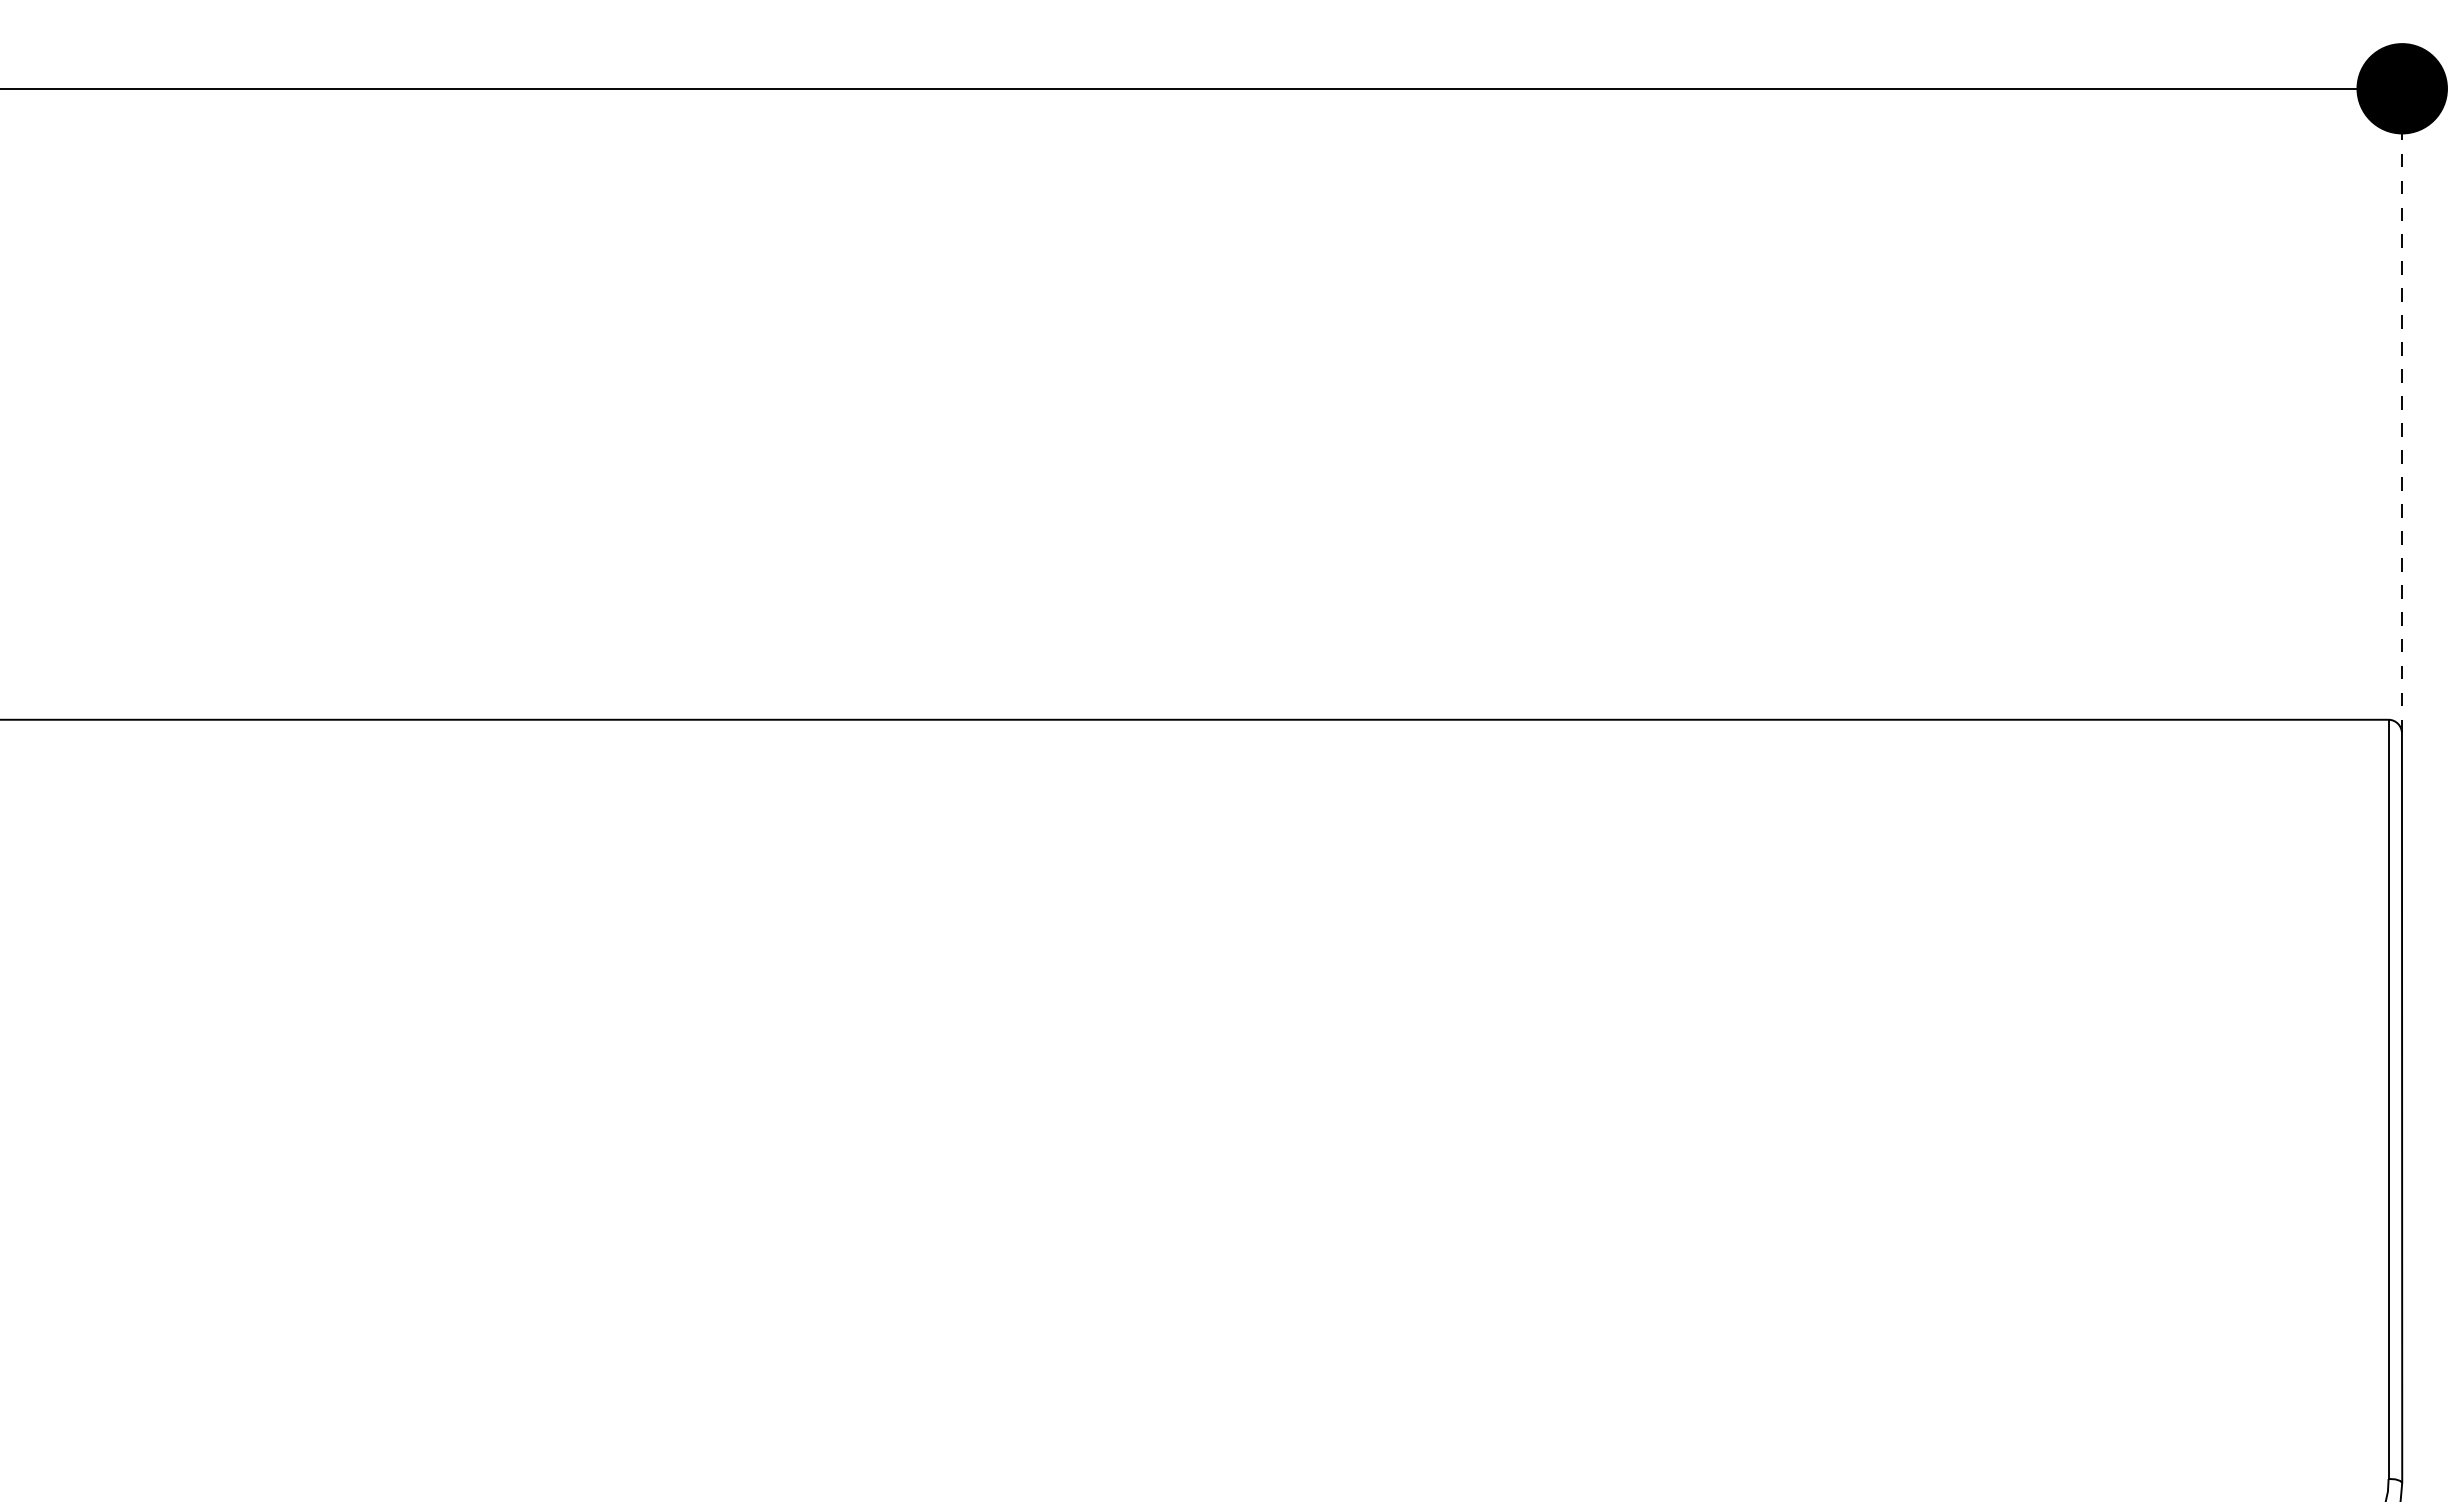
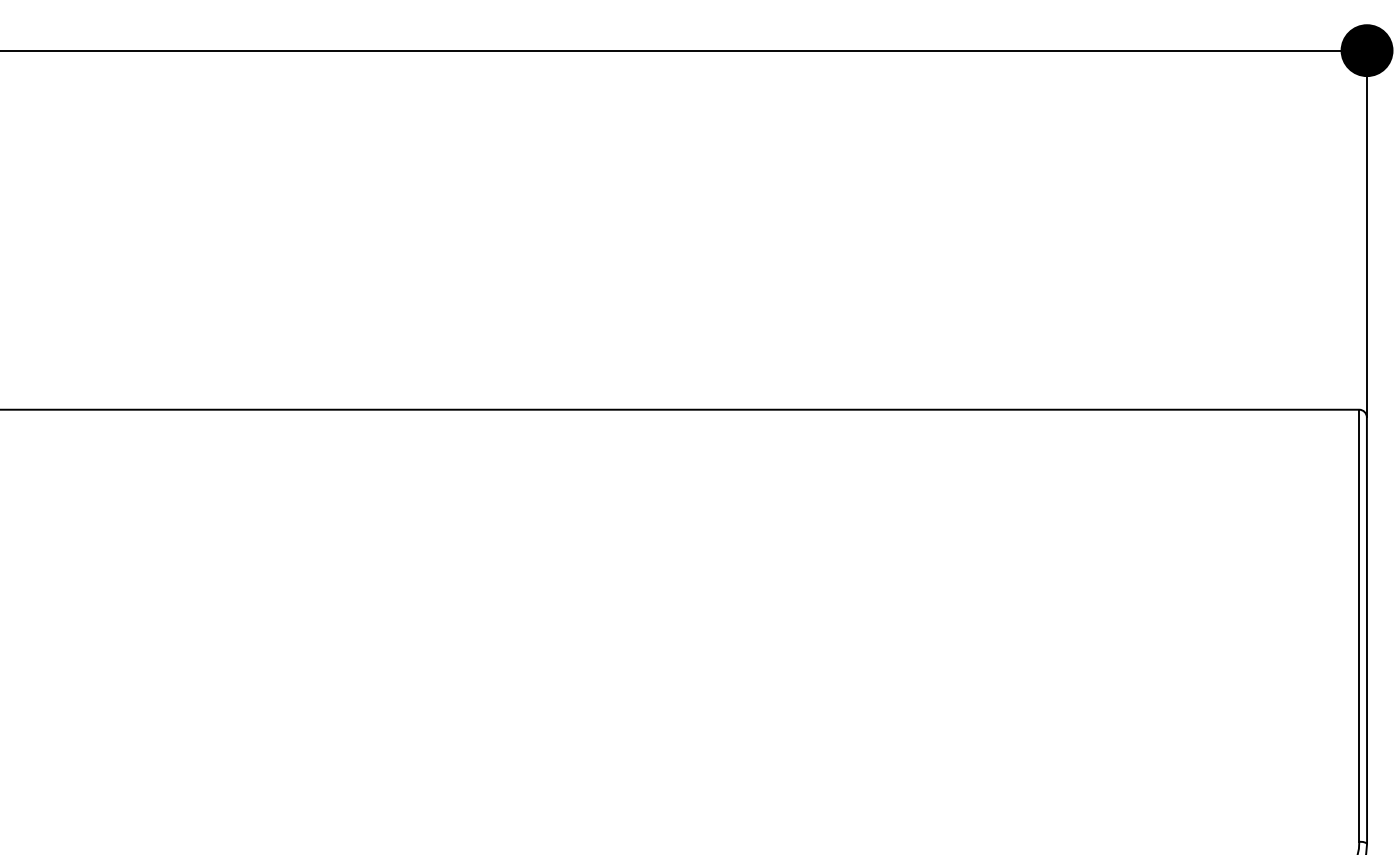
line: (2403, 410) -> (1367, 233), dashed -> solid

